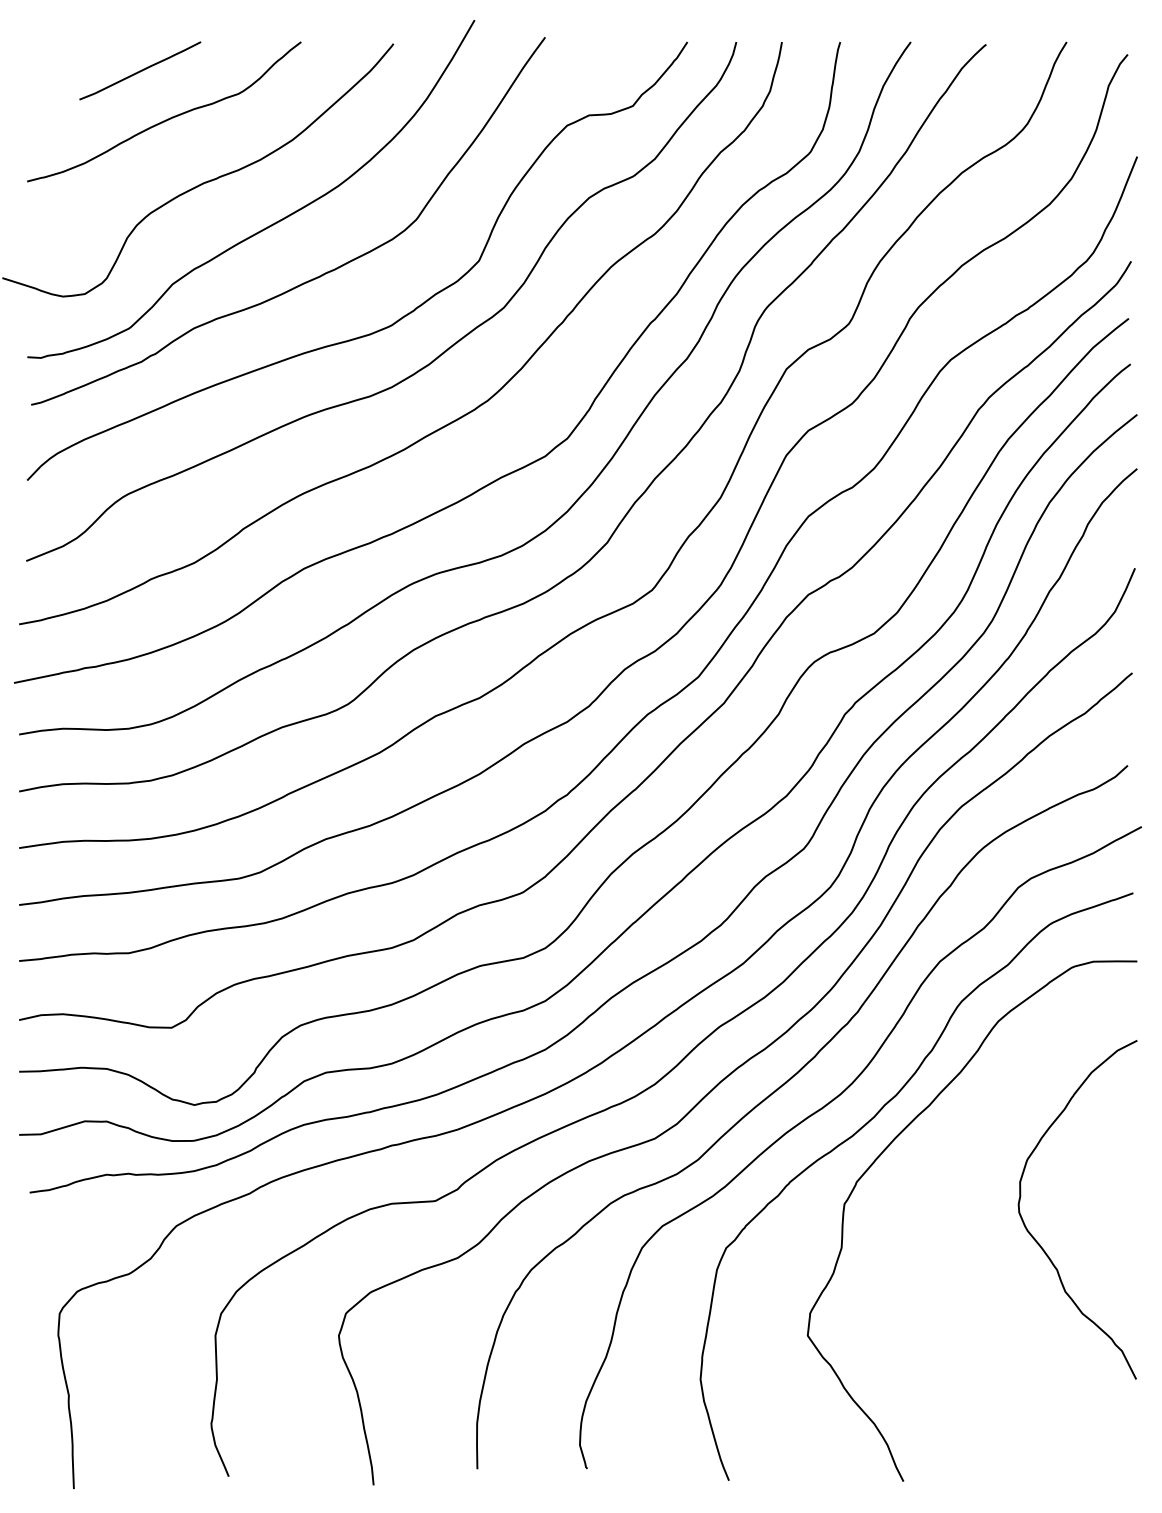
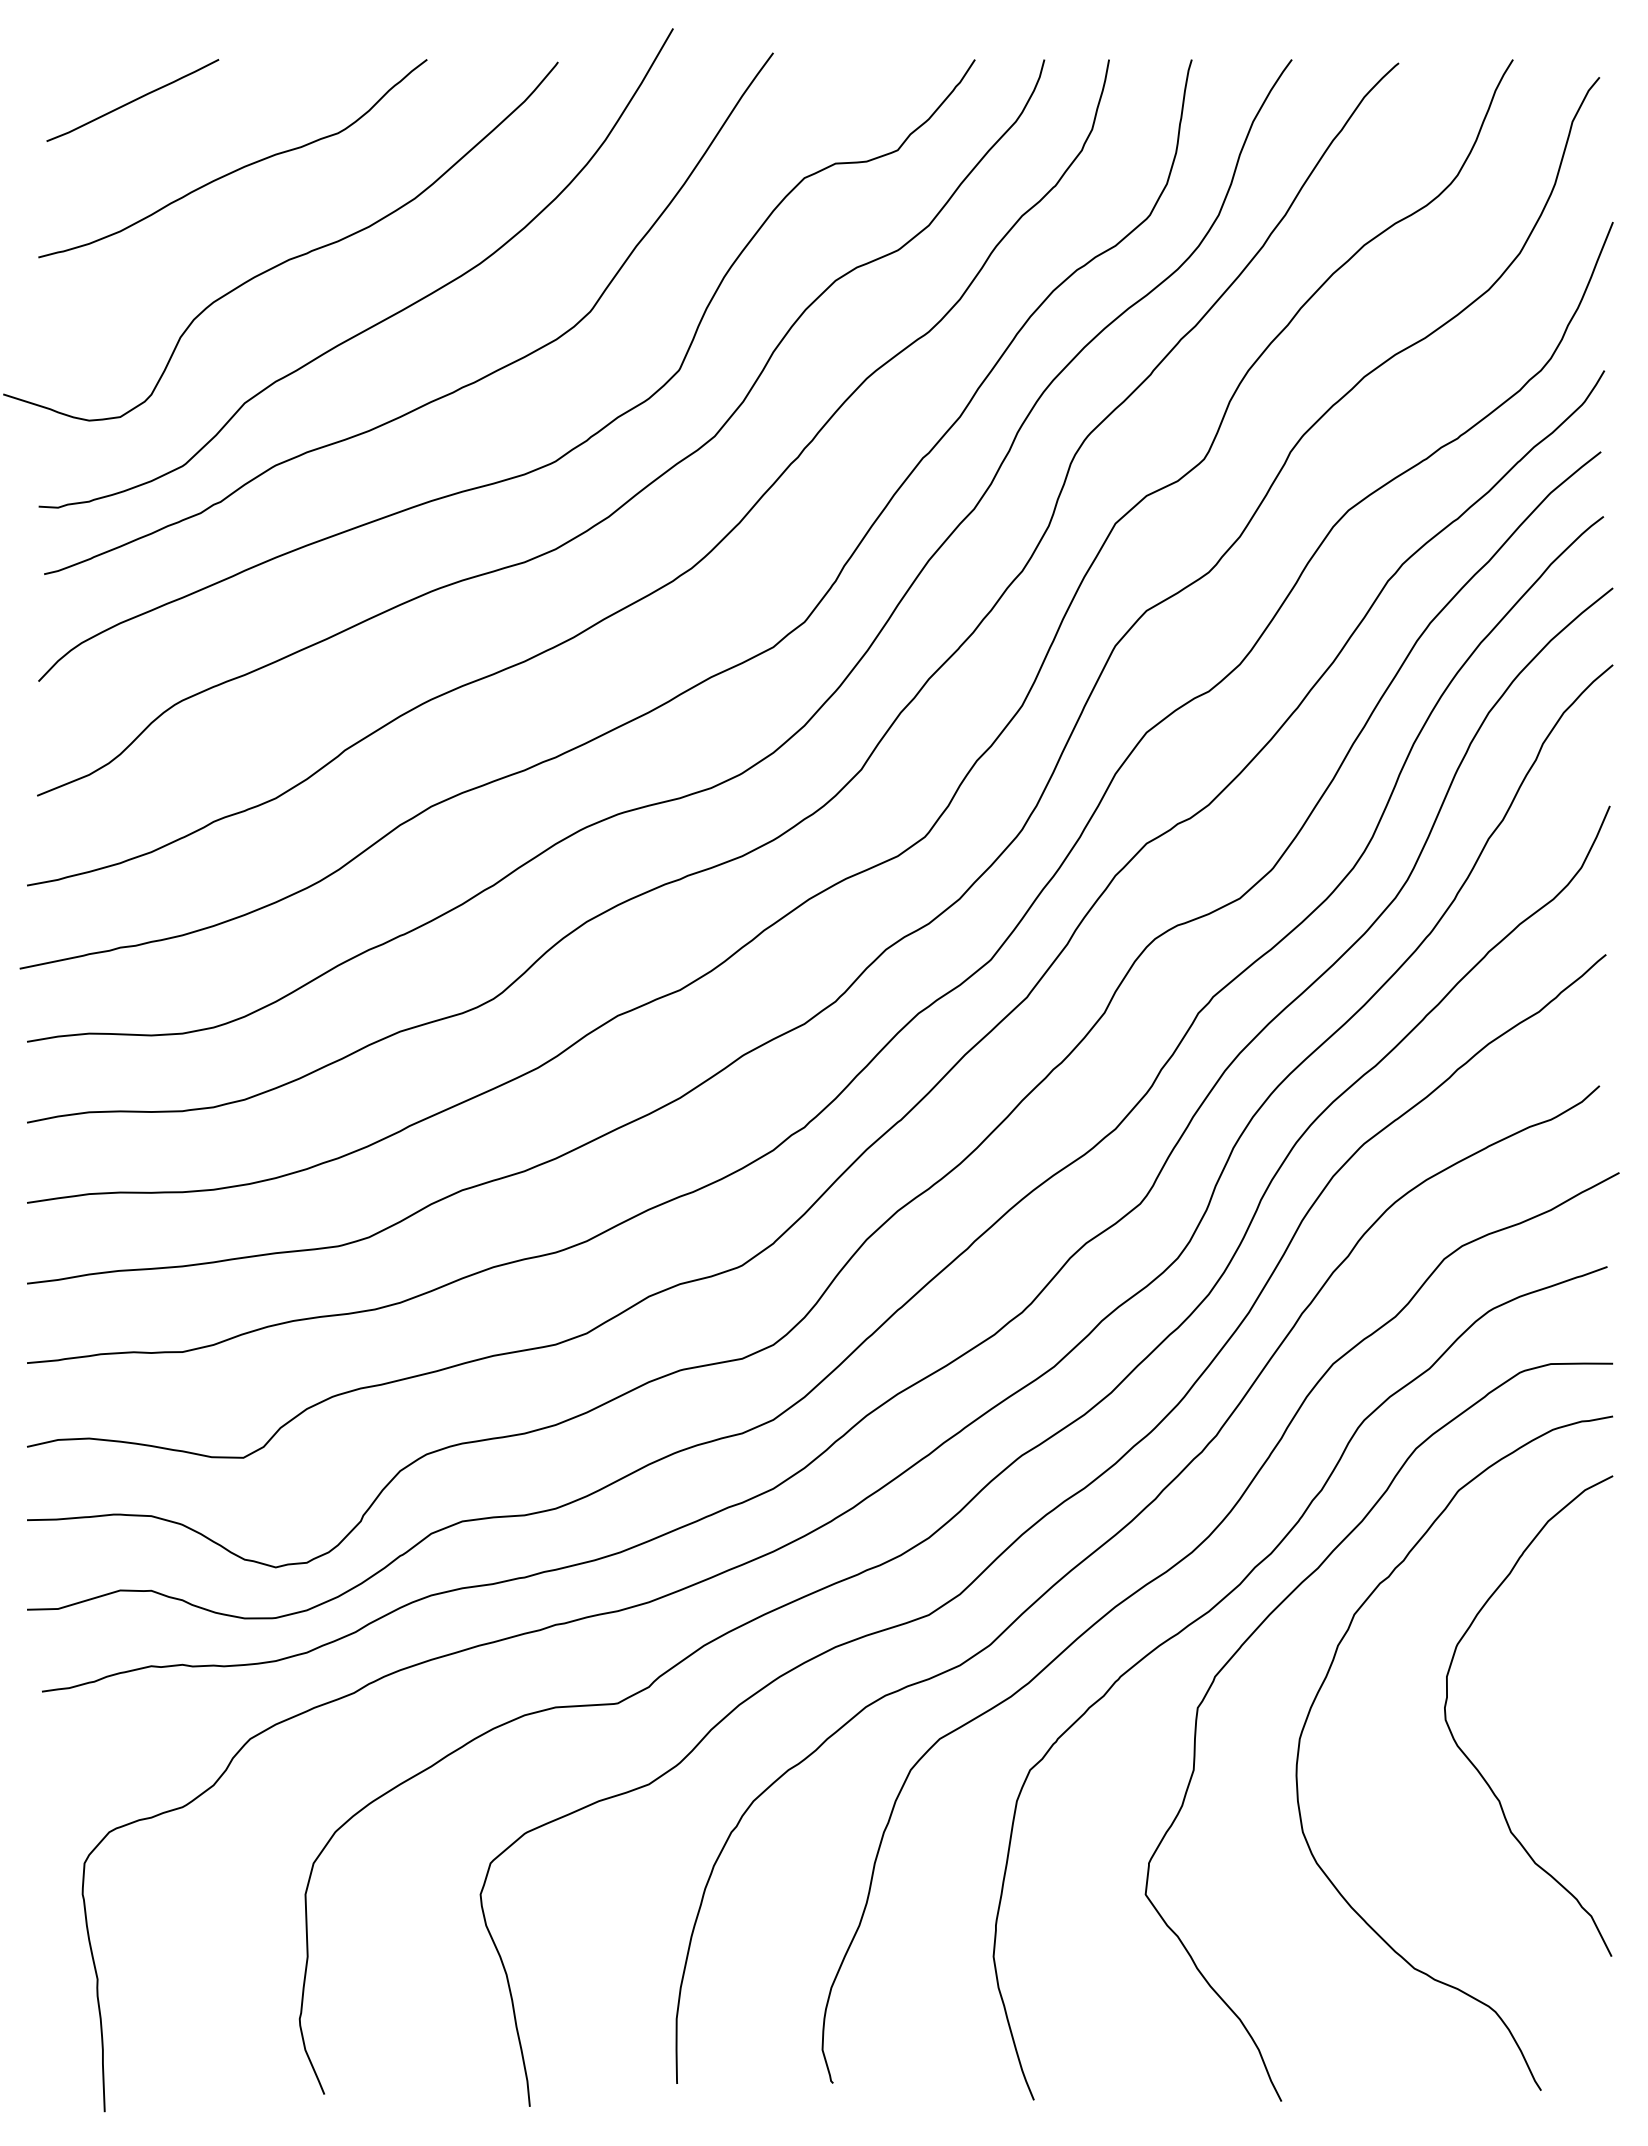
curve: (140, 70) -> (132, 100), moved
curve: (932, 1189) -> (1322, 1686), added

